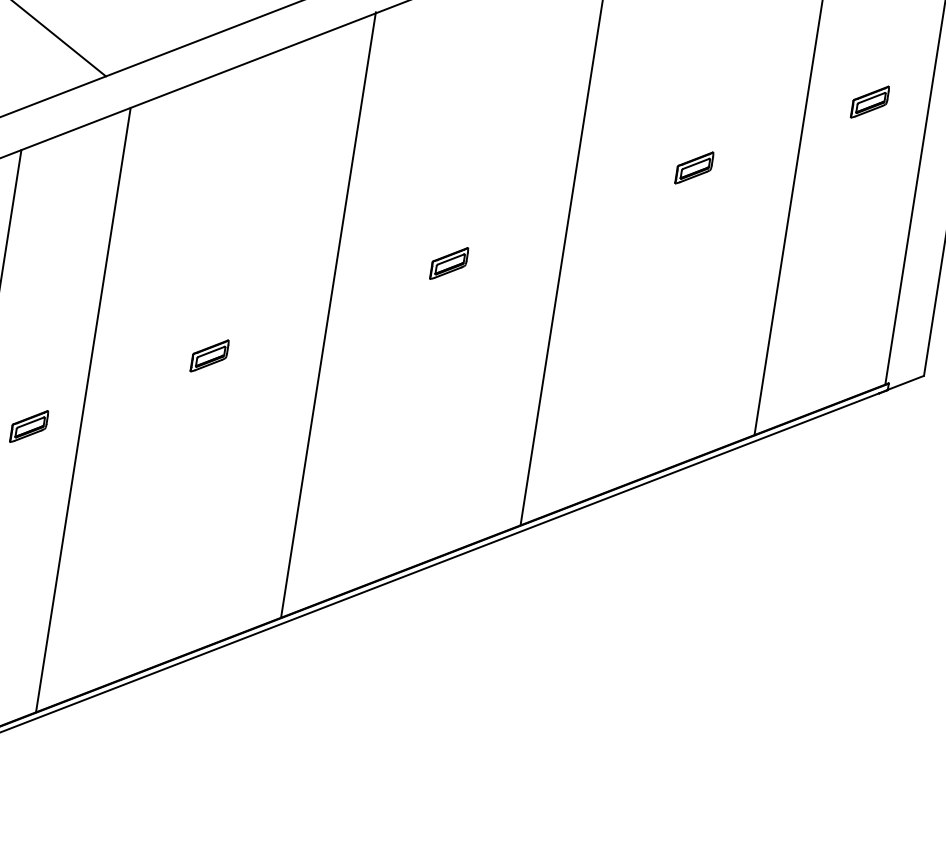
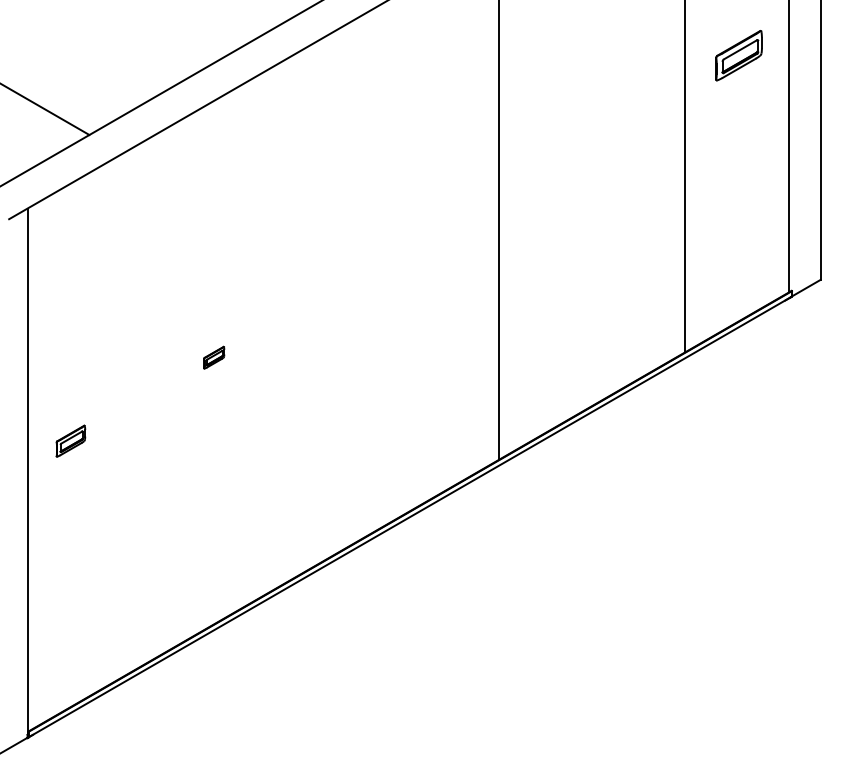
part: (869, 101) -> (738, 55), size x1.6
part: (693, 167) -> (598, 134), removed
part: (449, 263) -> (404, 247), removed
line: (329, 314) -> (309, 306), removed
part: (210, 355) -> (214, 357), size x0.7
line: (83, 409) -> (114, 419), removed

